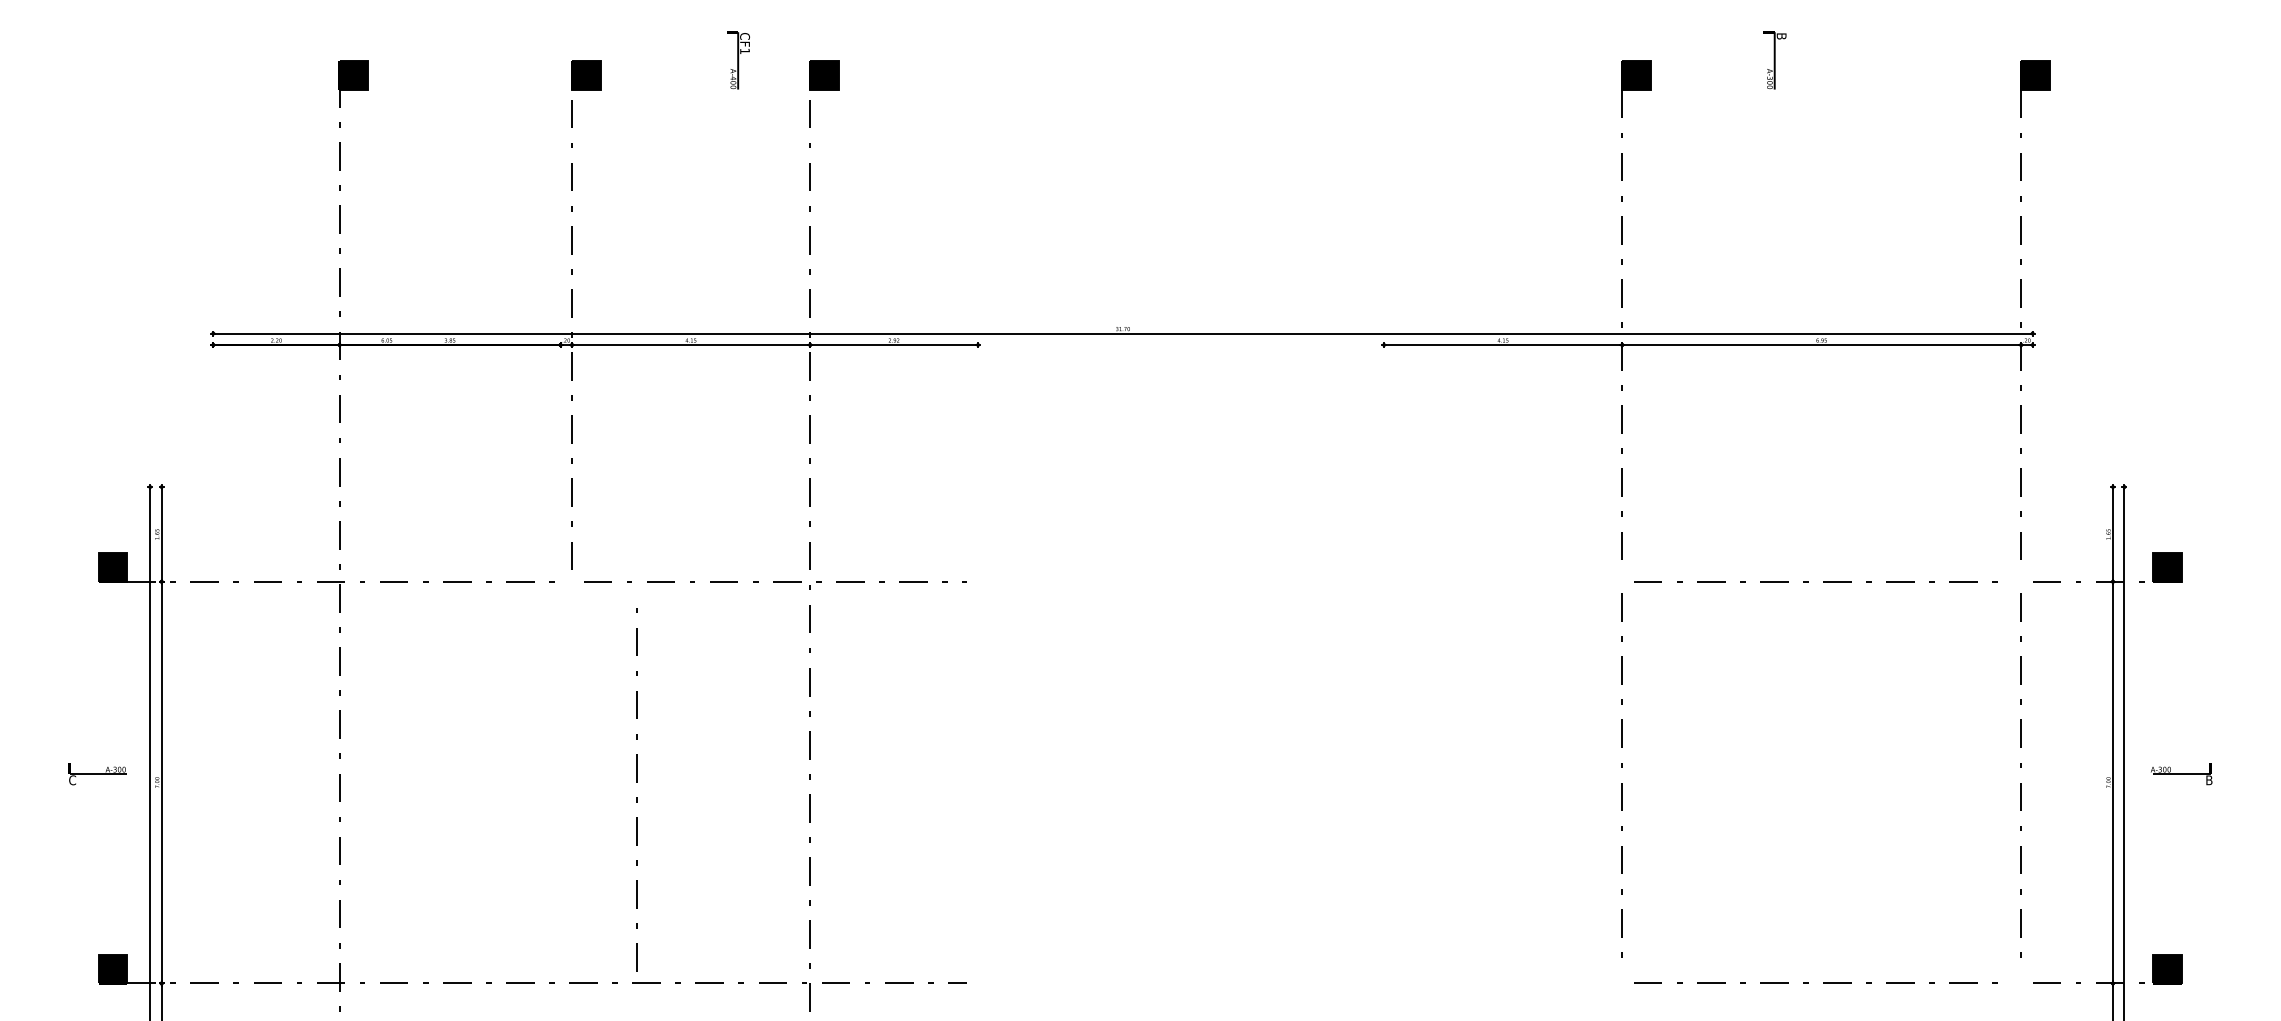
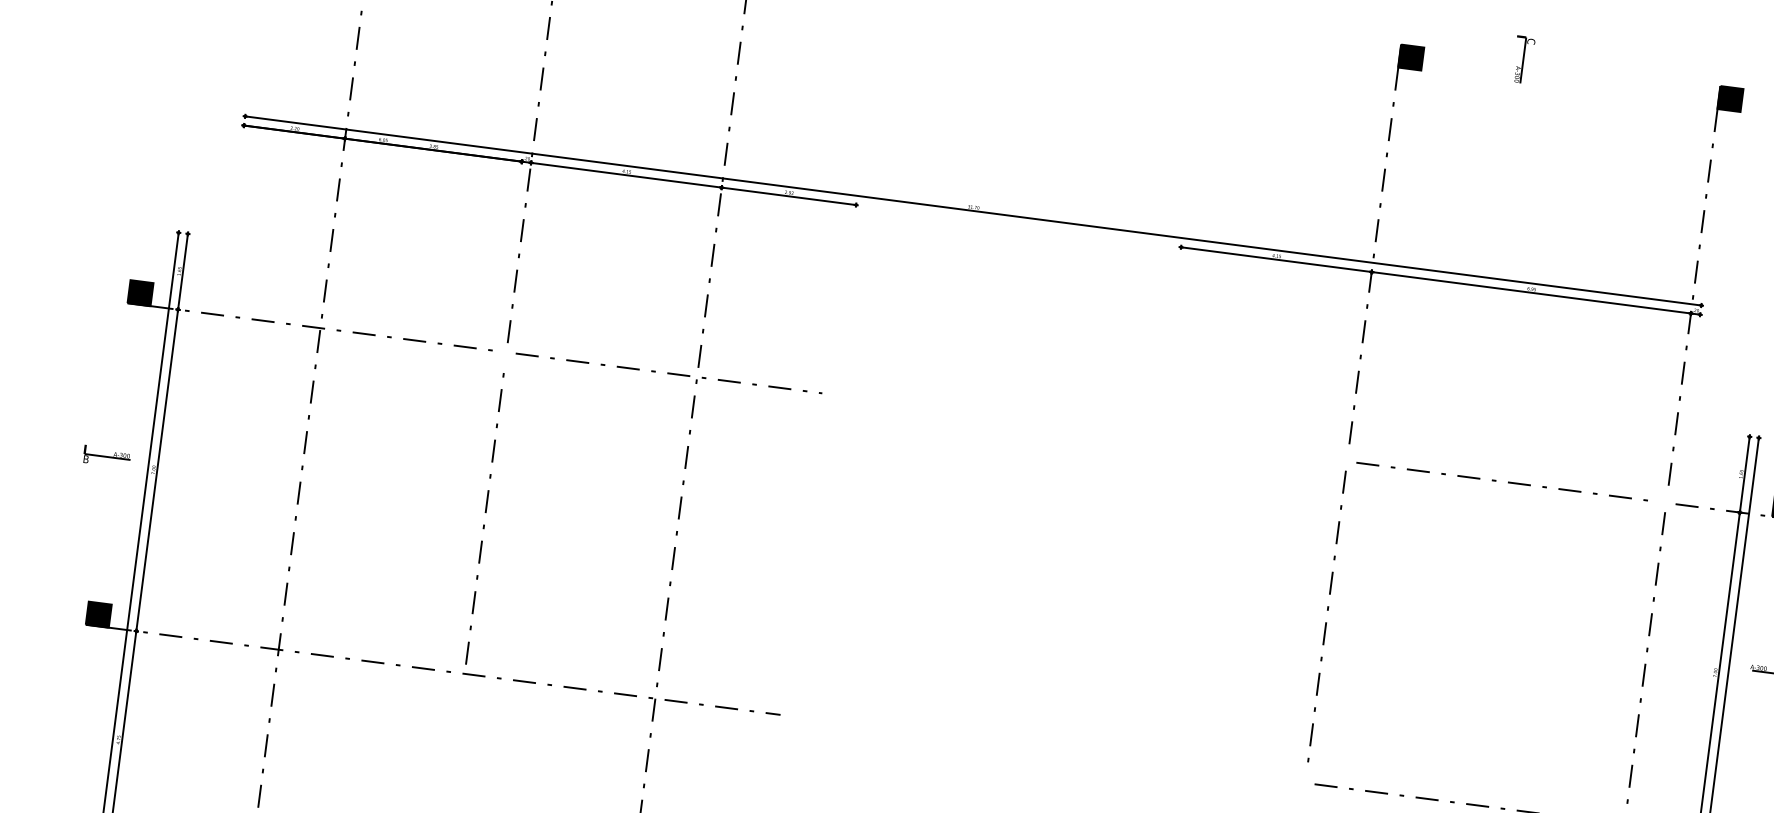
text: (1781, 36) -> (1531, 41), B -> C
text: (72, 780) -> (86, 459), C -> B
line: (636, 782) -> (485, 512), moved

